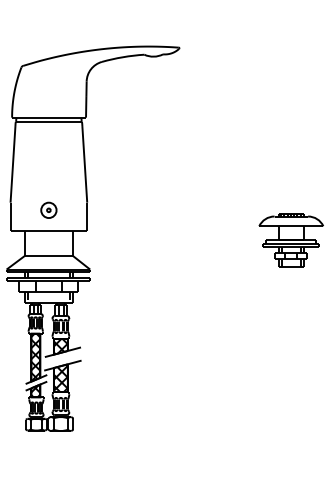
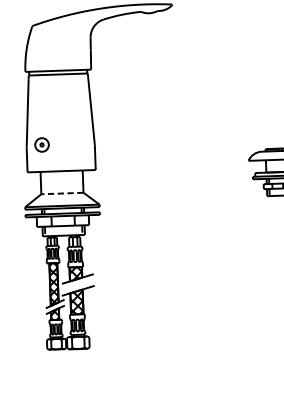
part: (48, 209) -> (41, 144), moved
line: (48, 255) -> (62, 193), solid -> dashed

